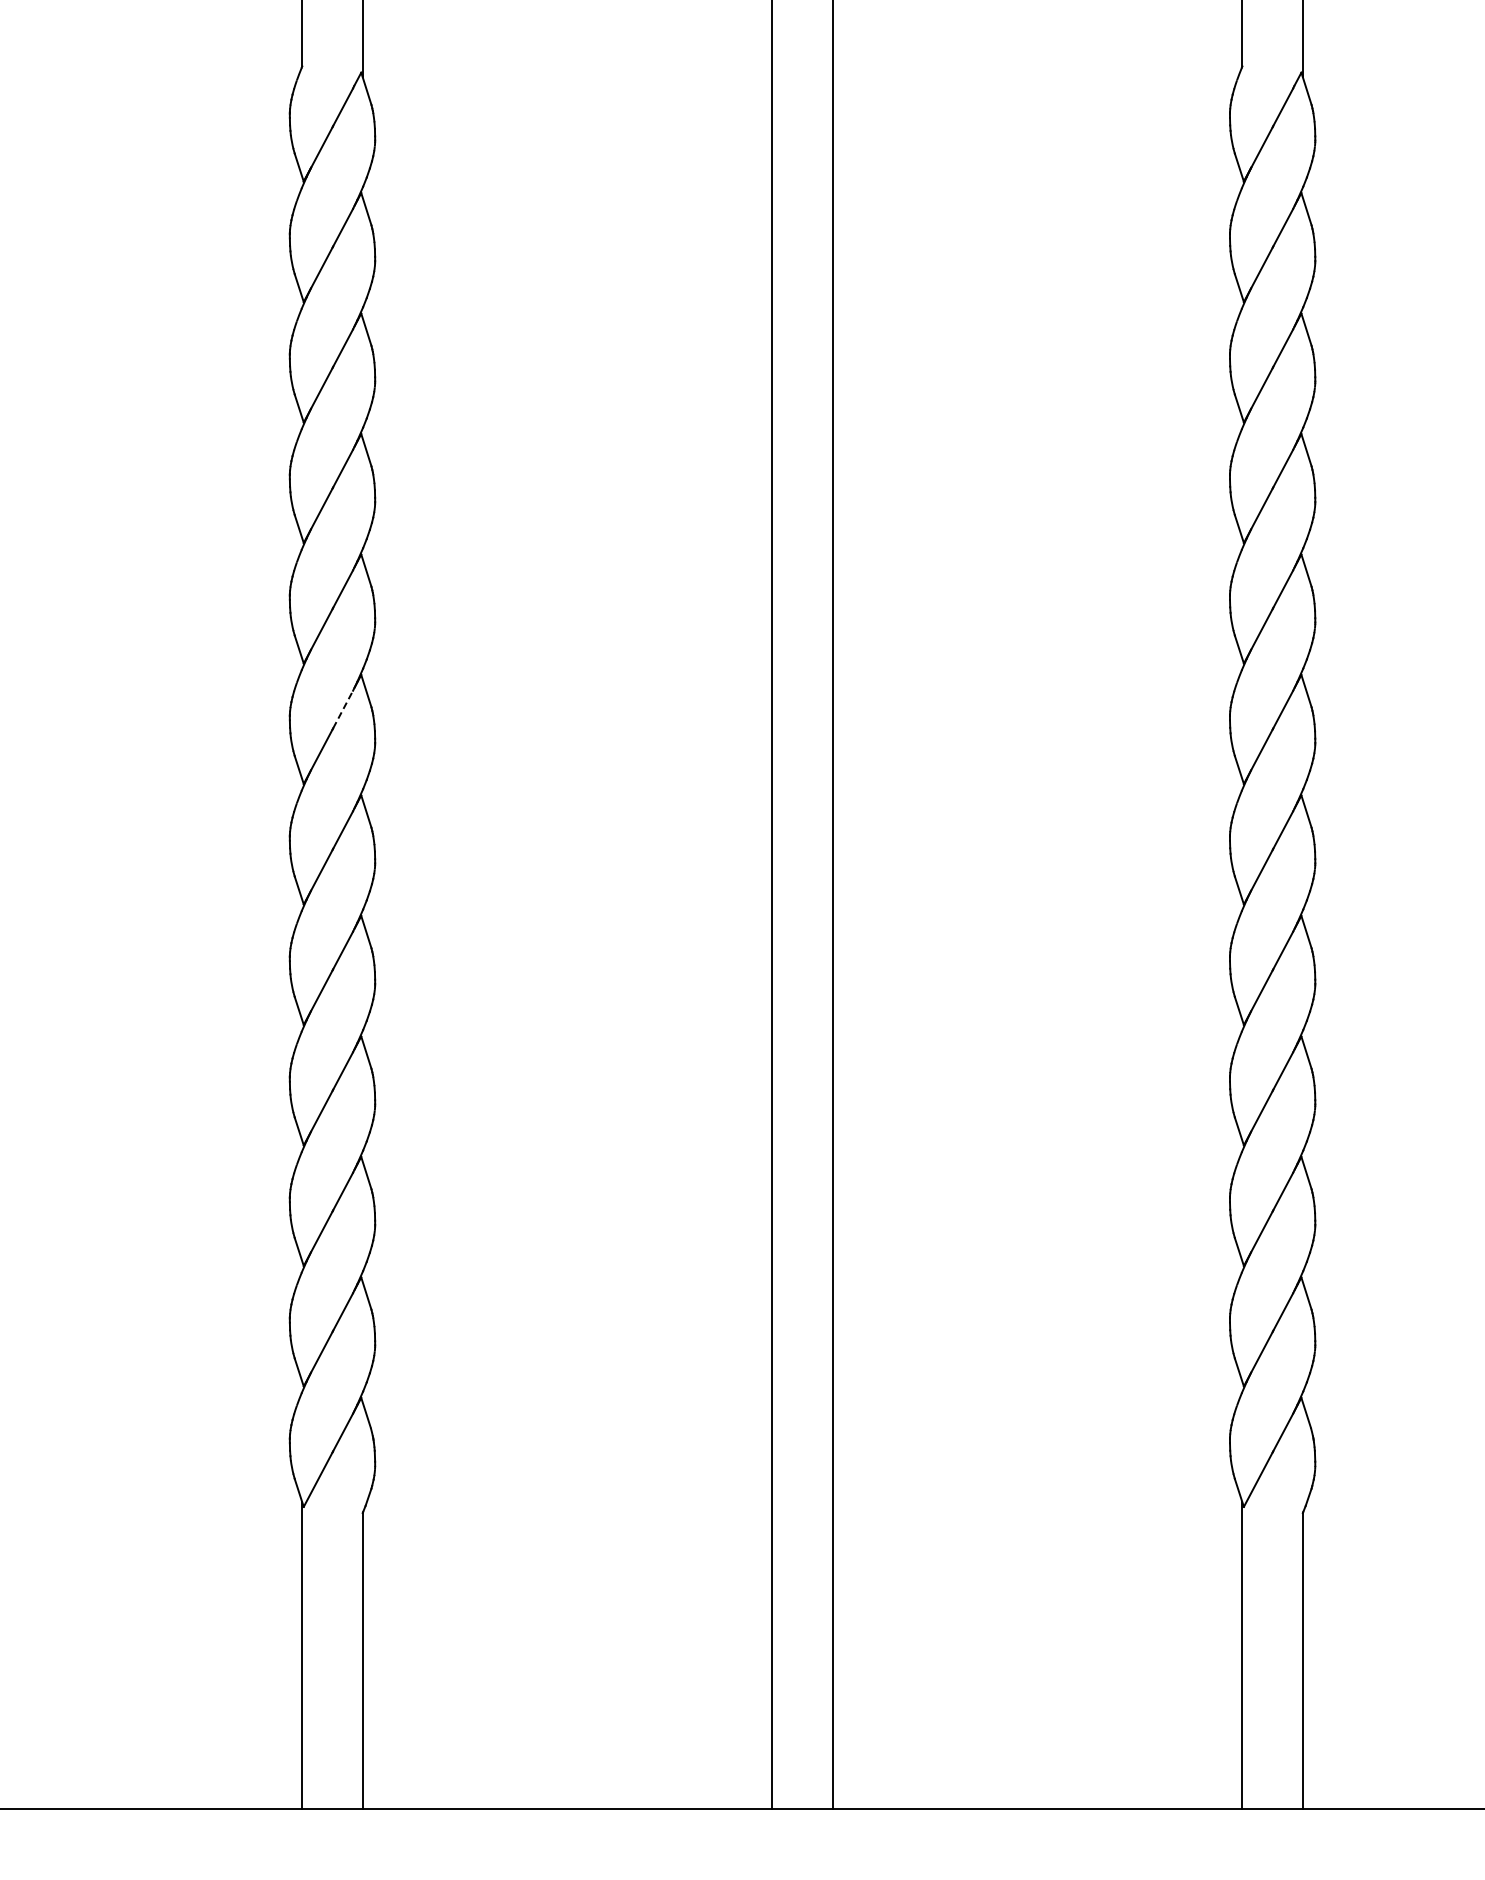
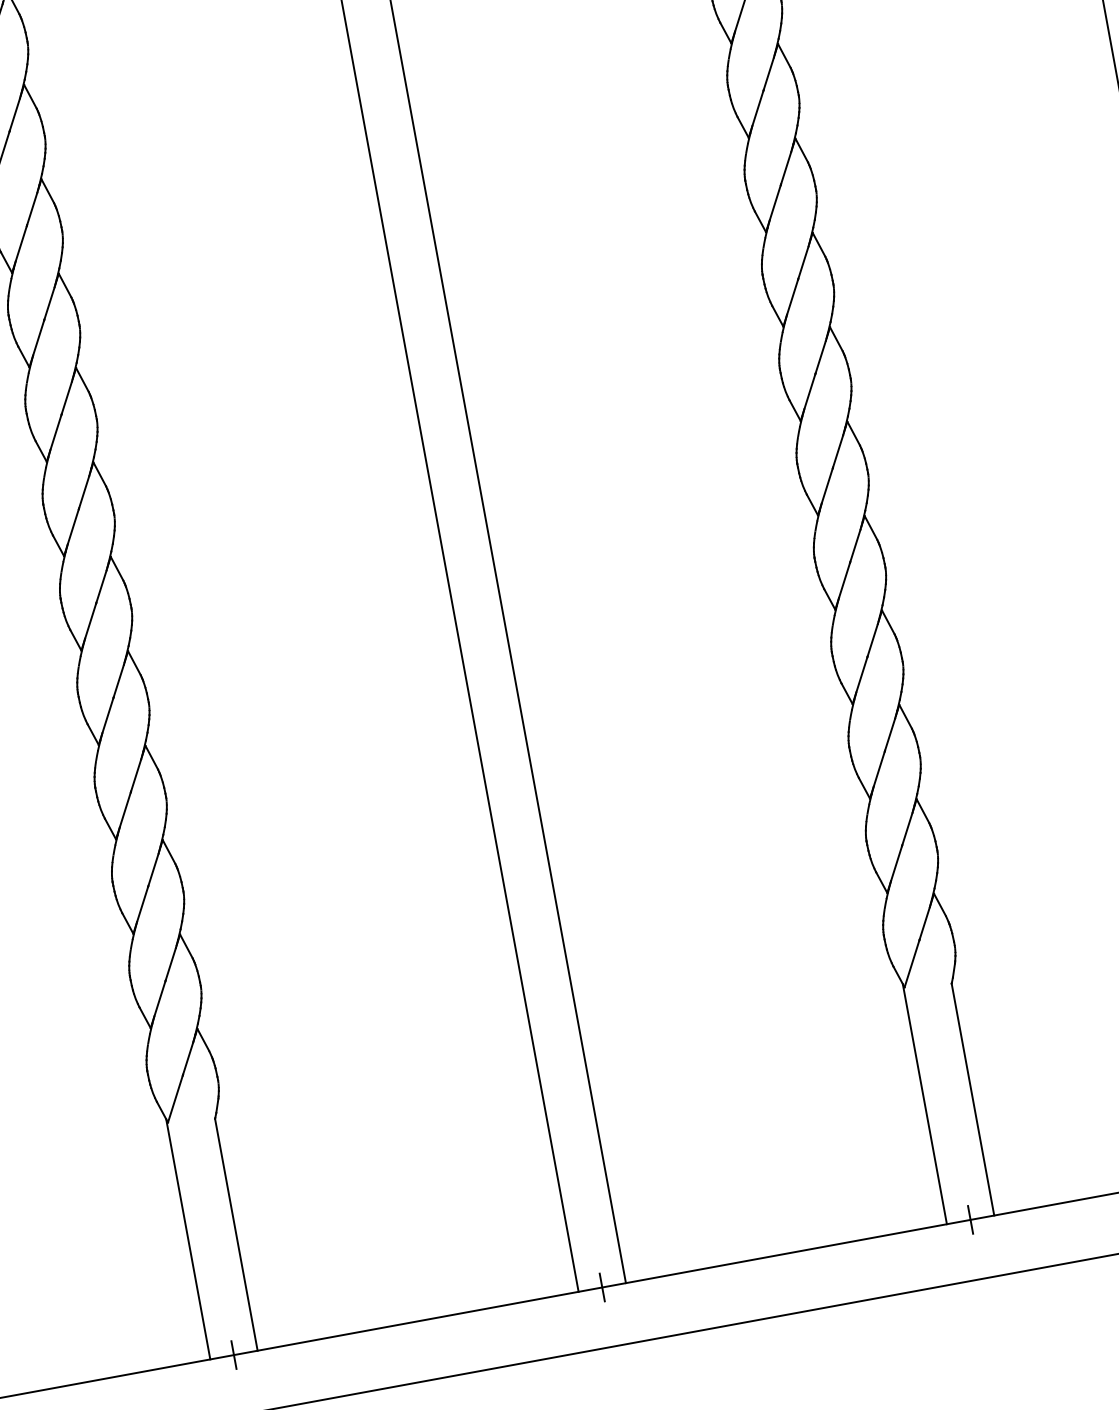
line: (343, 709) -> (84, 492), dashed -> solid
line: (332, 1808) -> (233, 1354), added
line: (802, 1808) -> (602, 1287), added
line: (1272, 1808) -> (970, 1219), added

